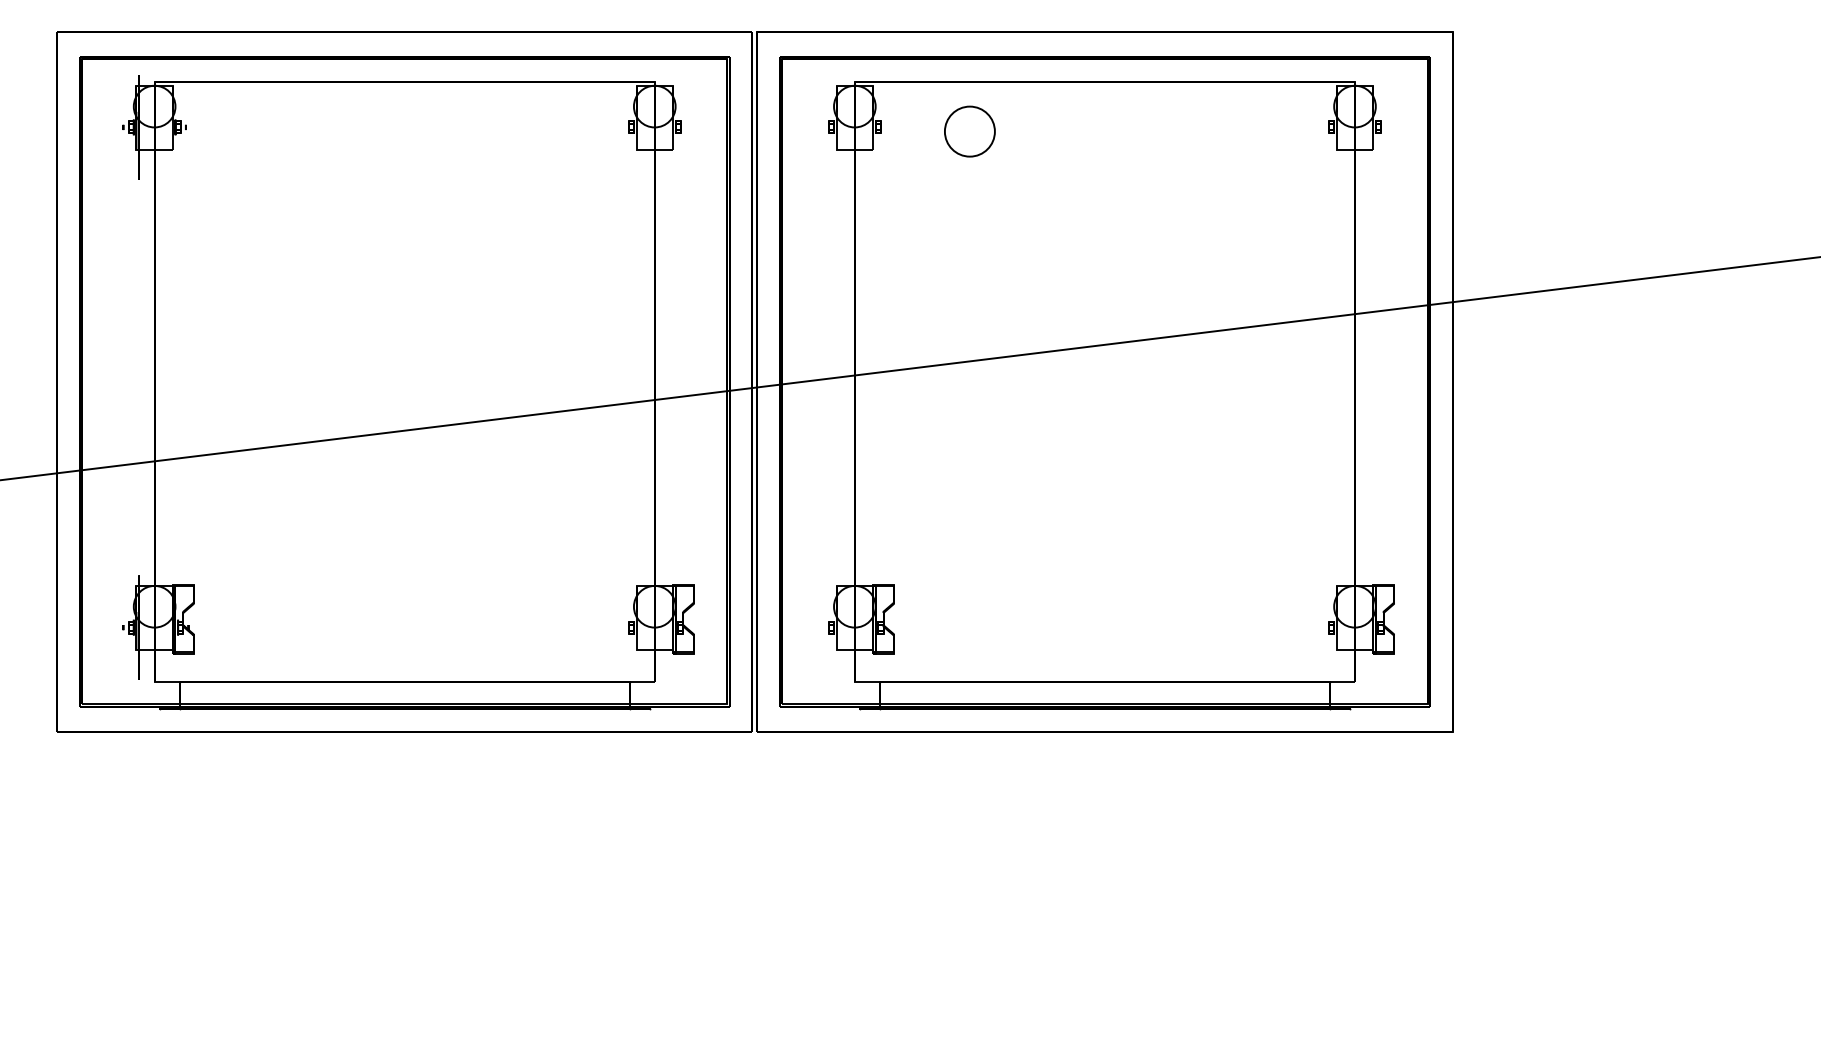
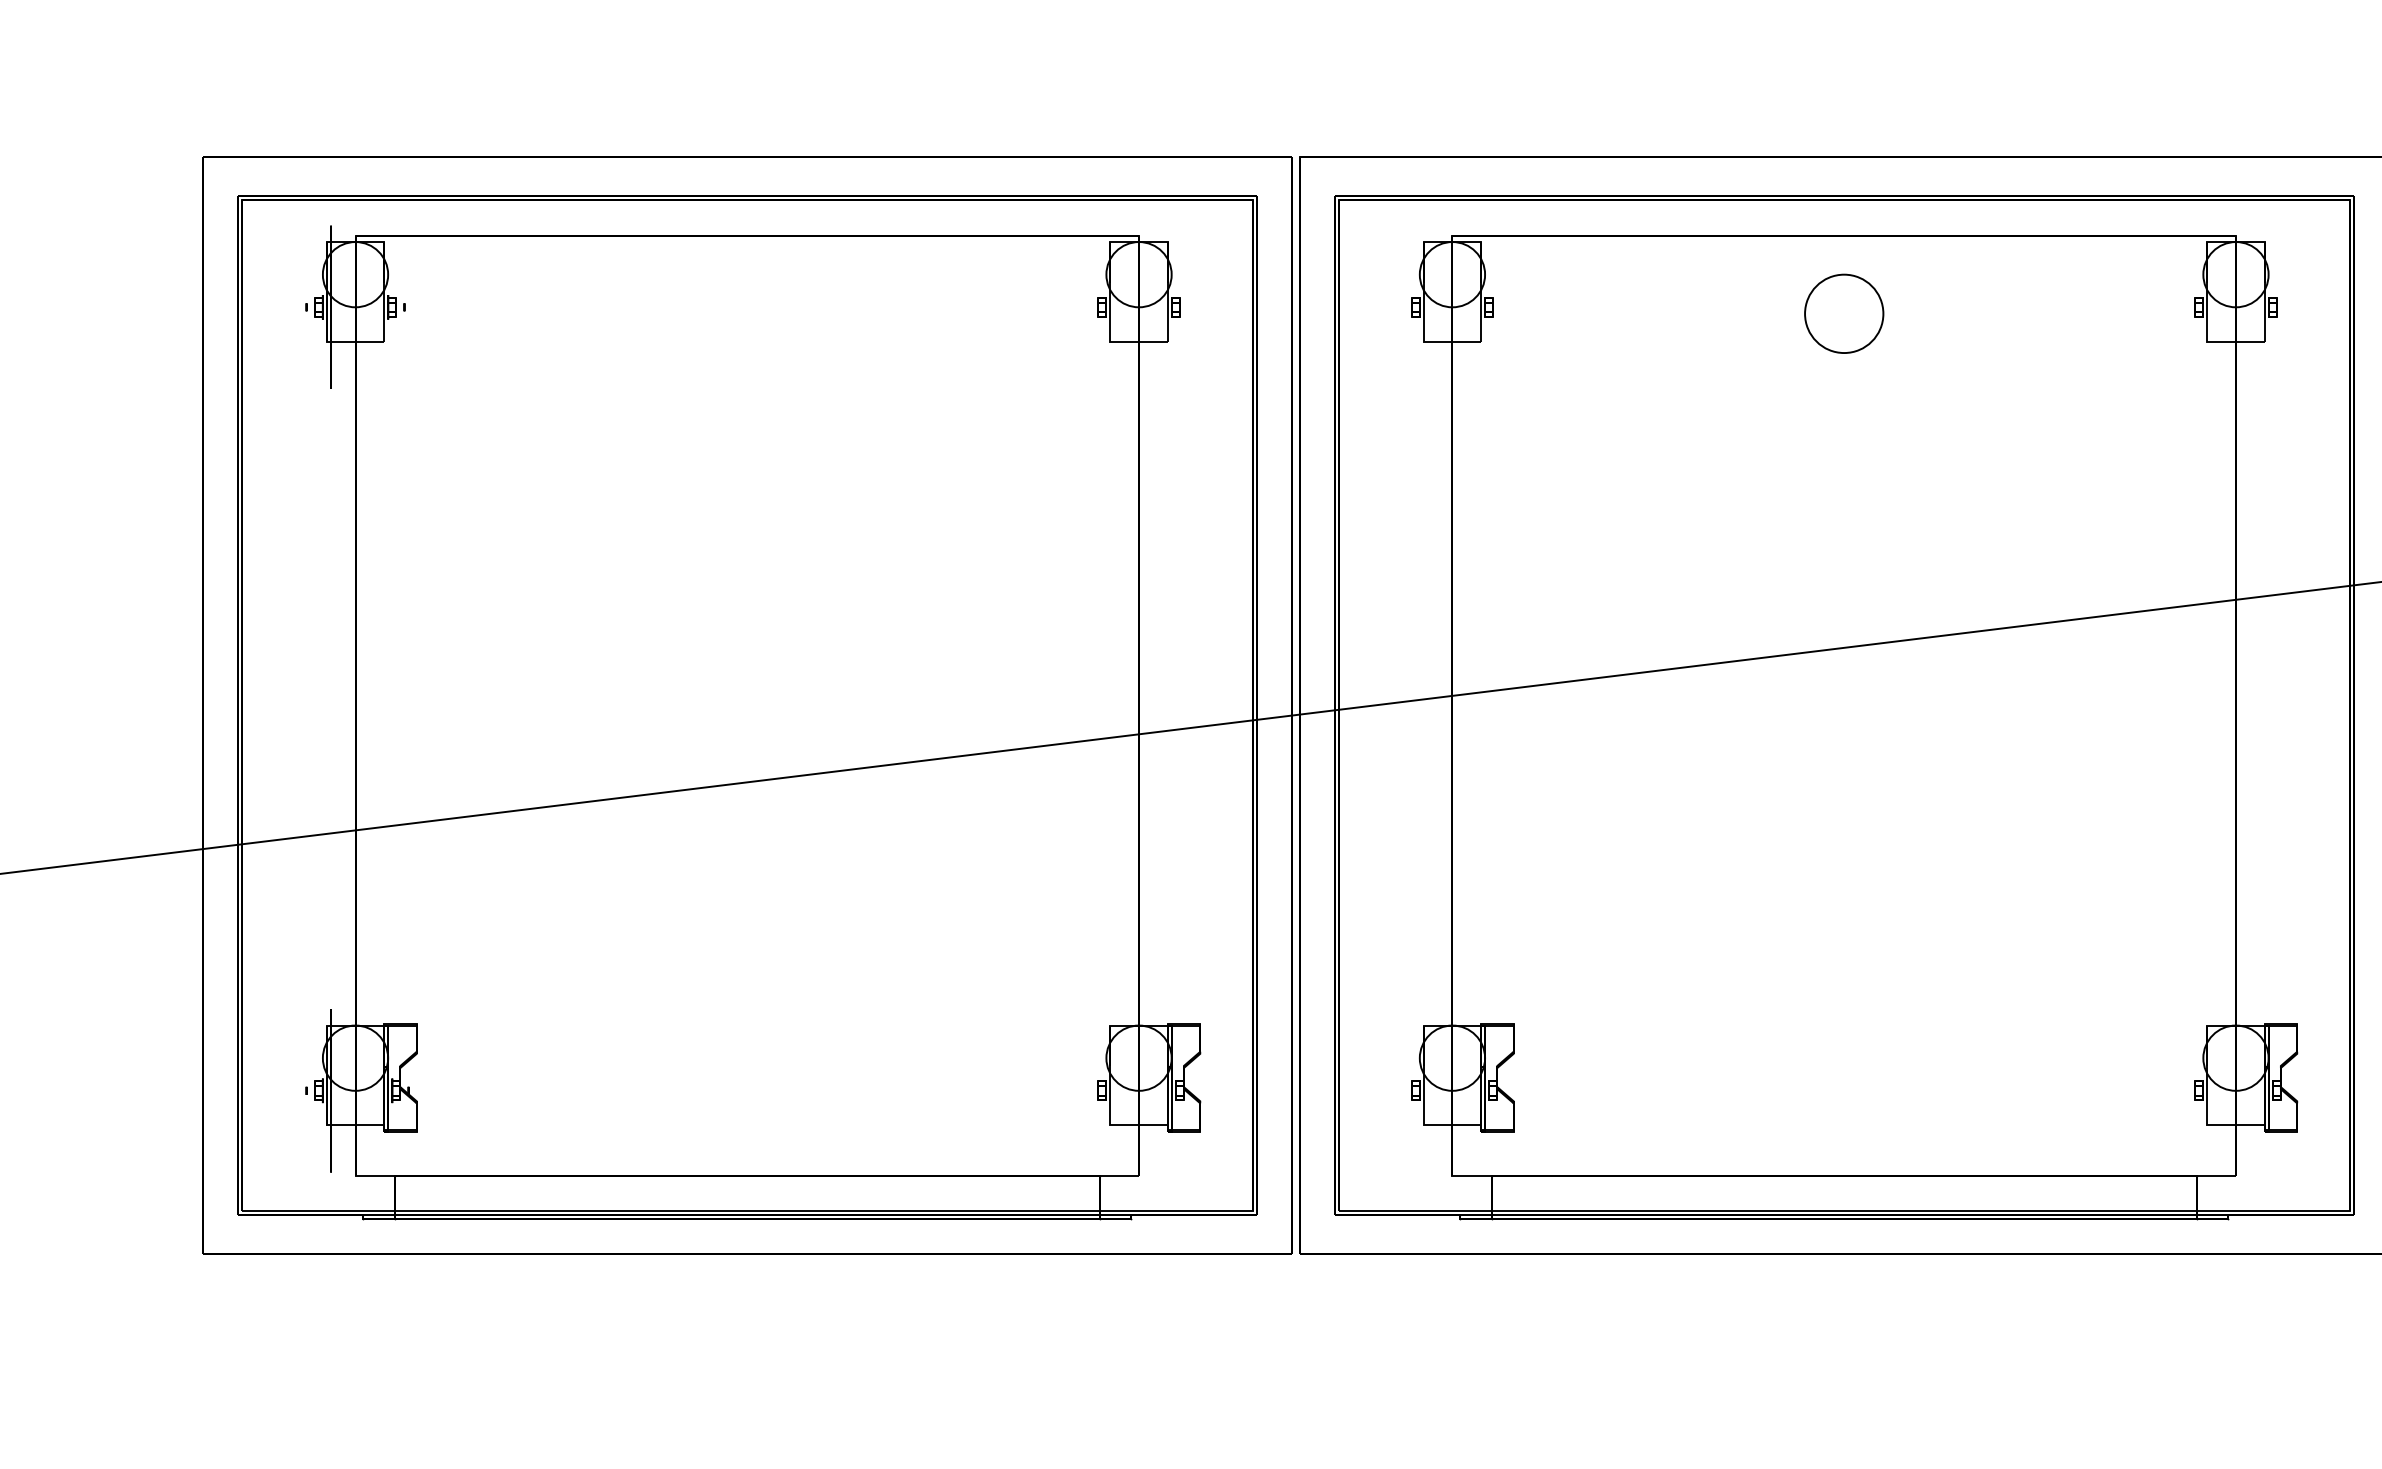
circle: (969, 131) -> (1843, 313), moved

